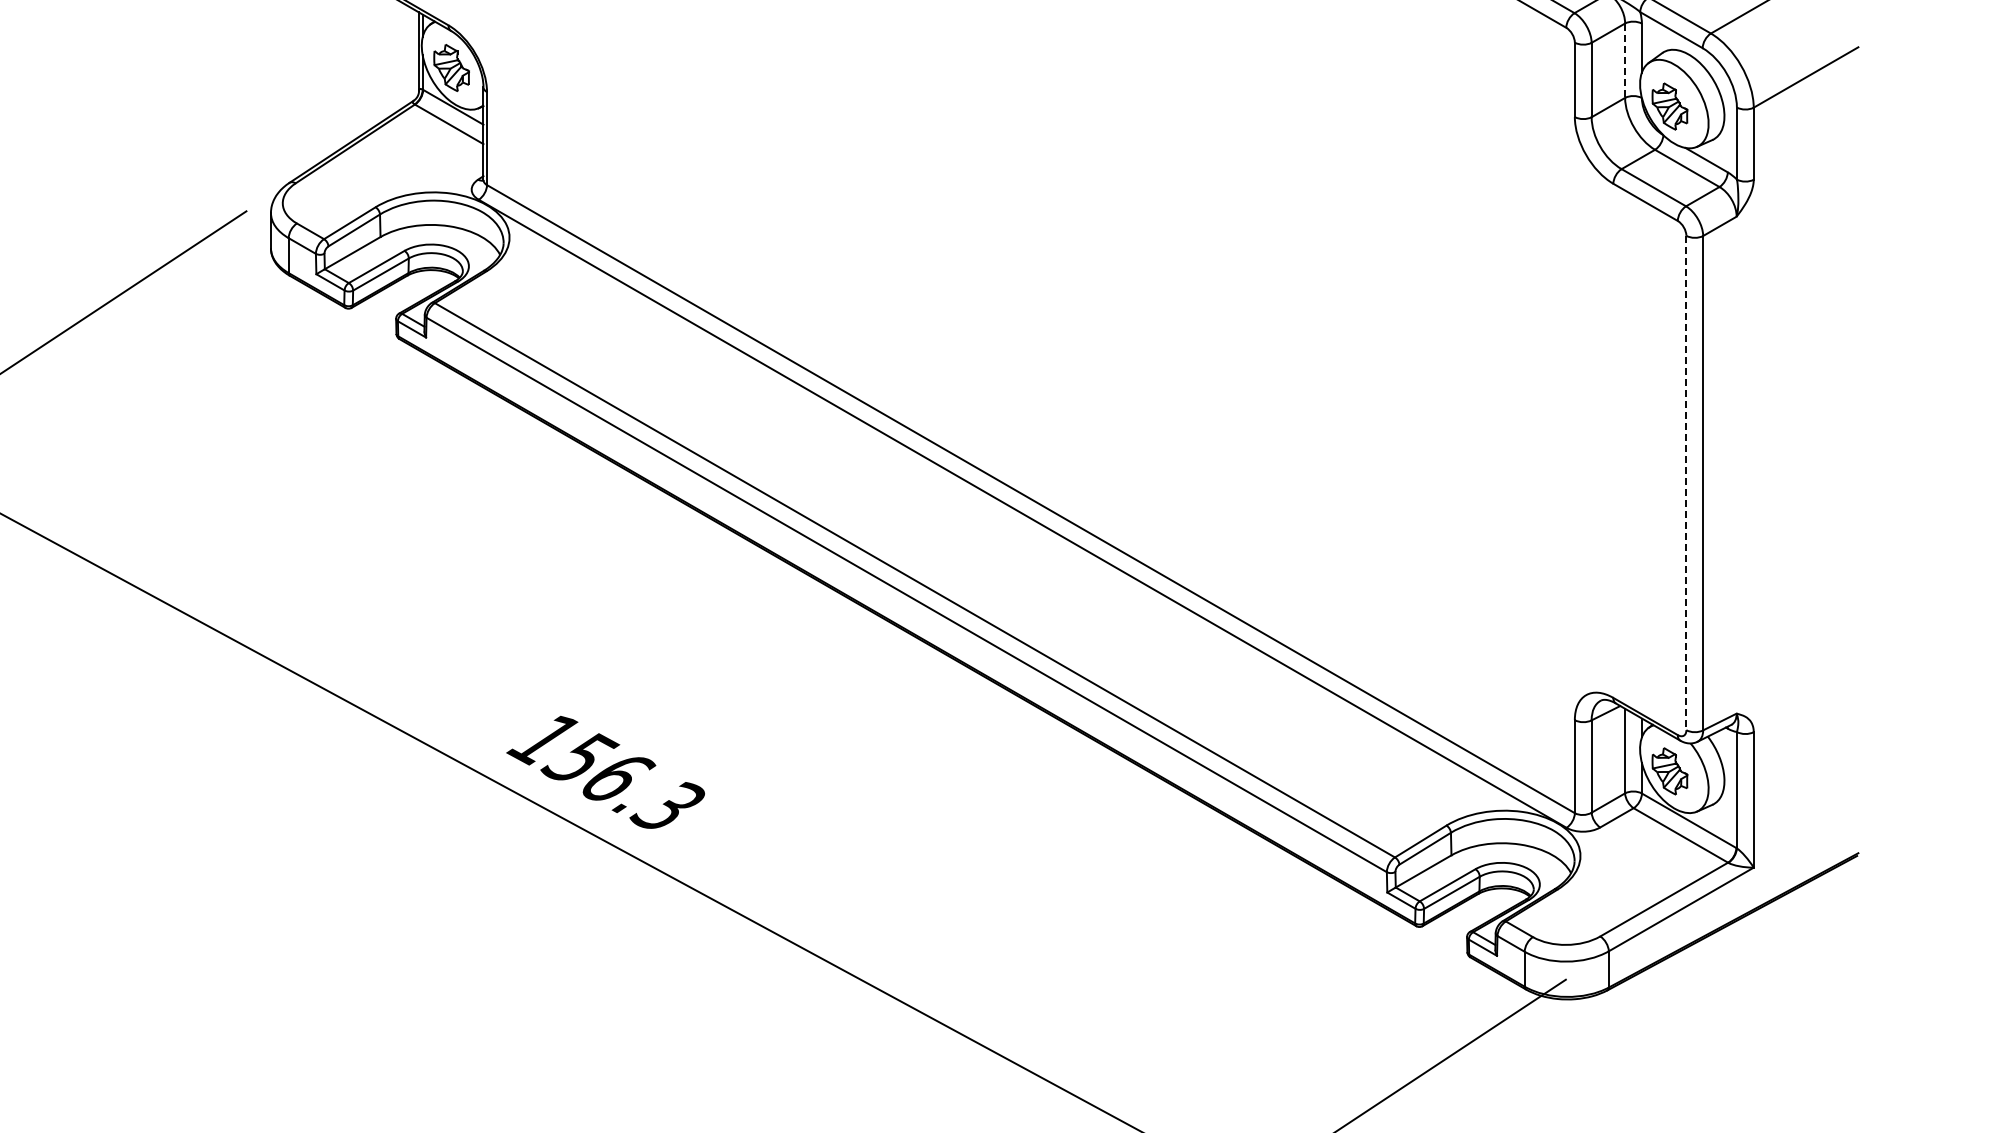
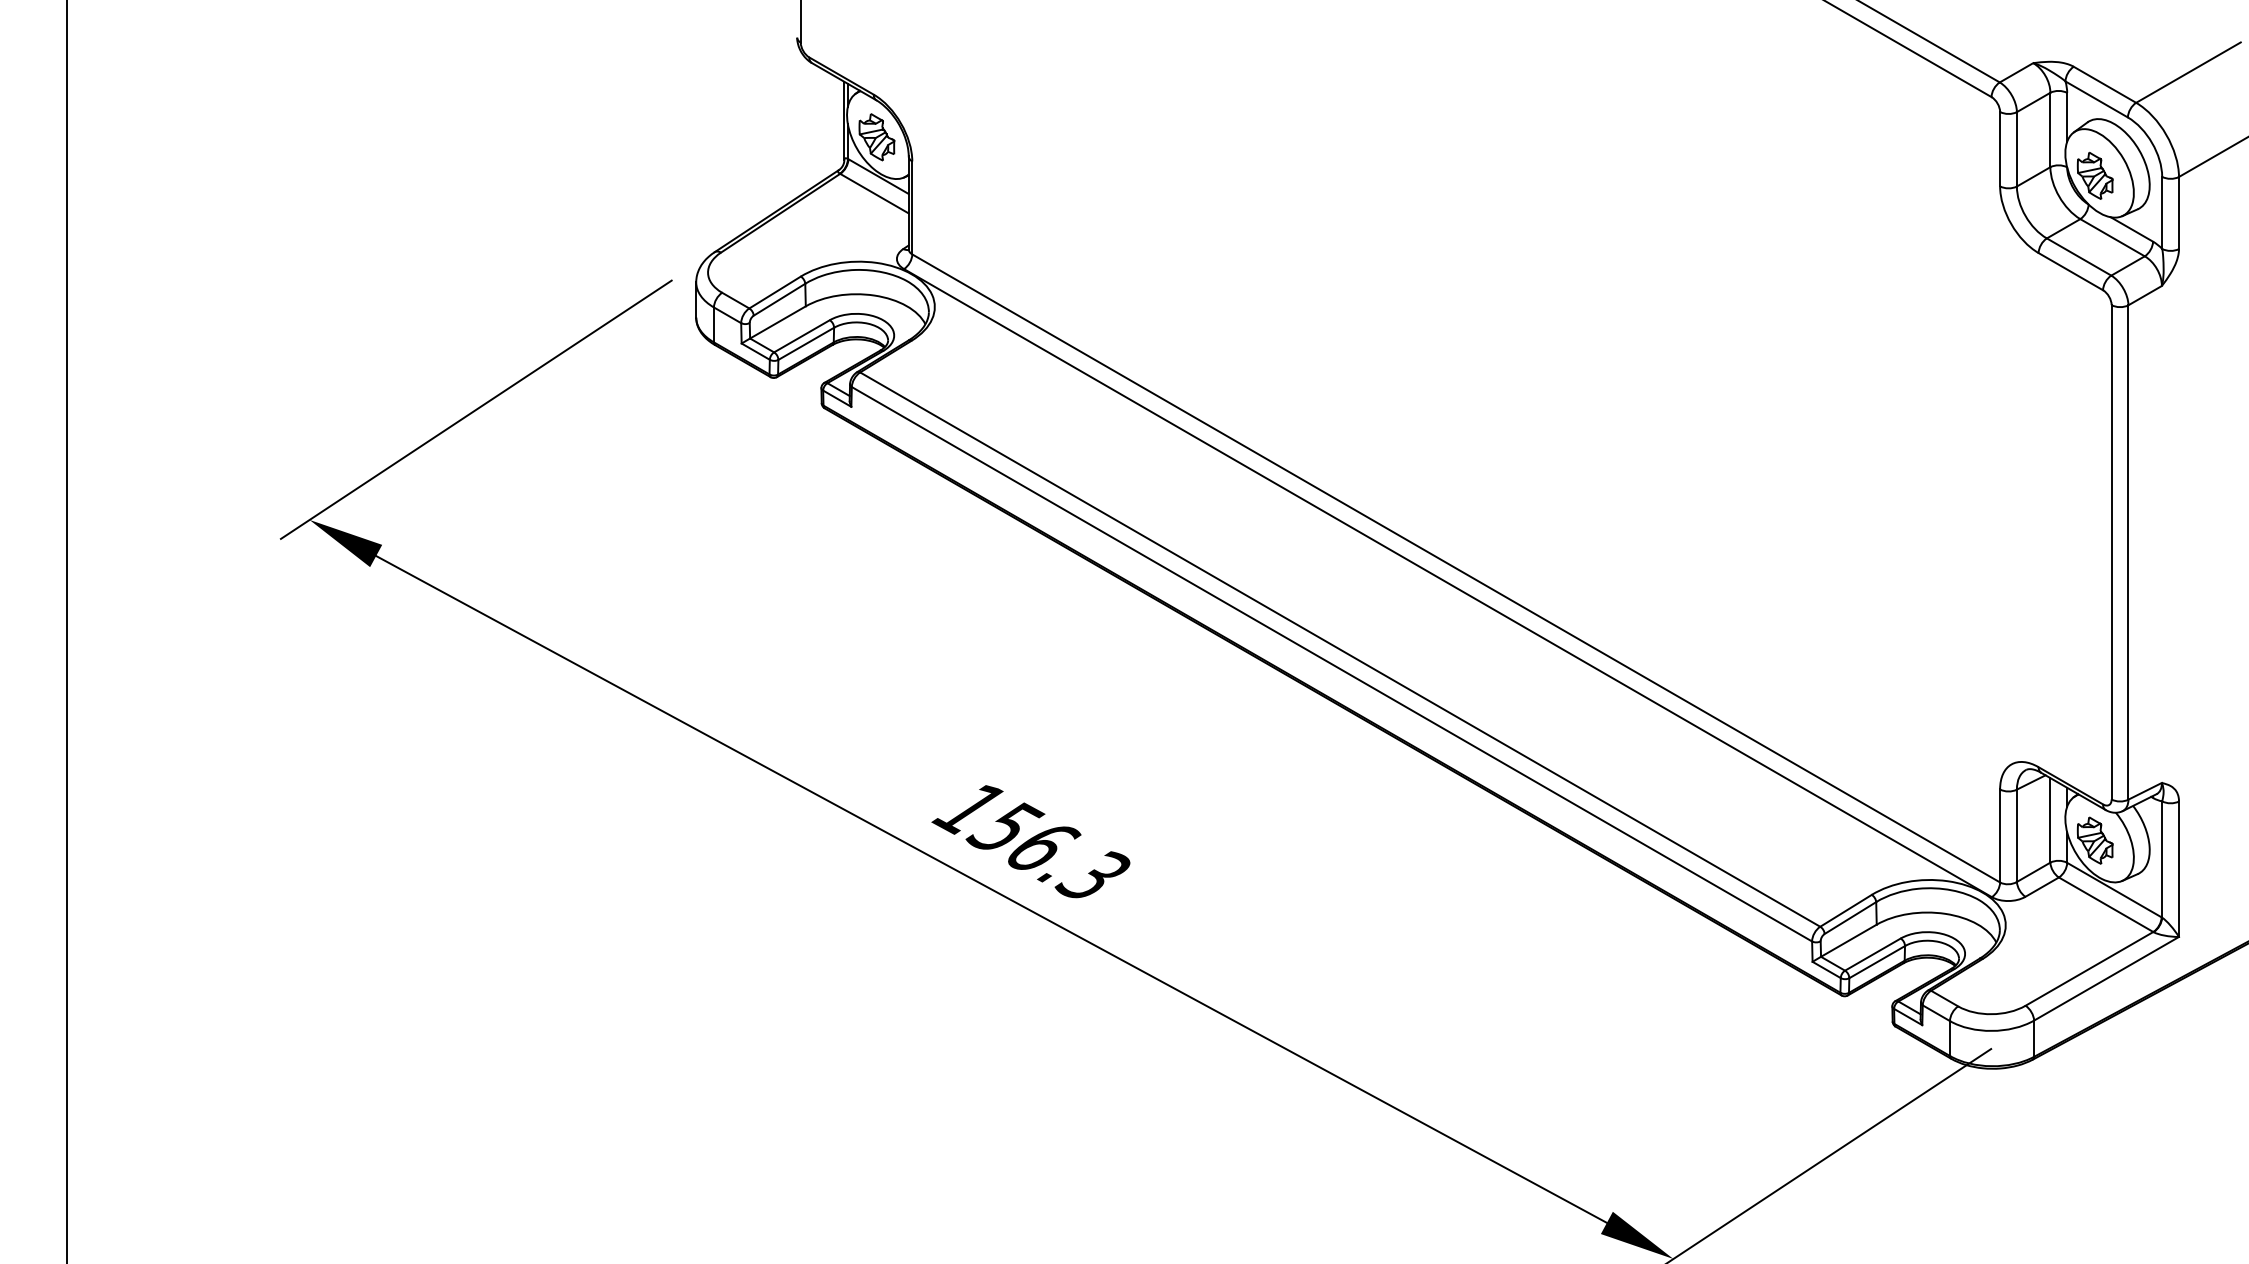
line: (1625, 61) -> (2050, 130), dashed -> solid
line: (1686, 483) -> (2111, 552), dashed -> solid

